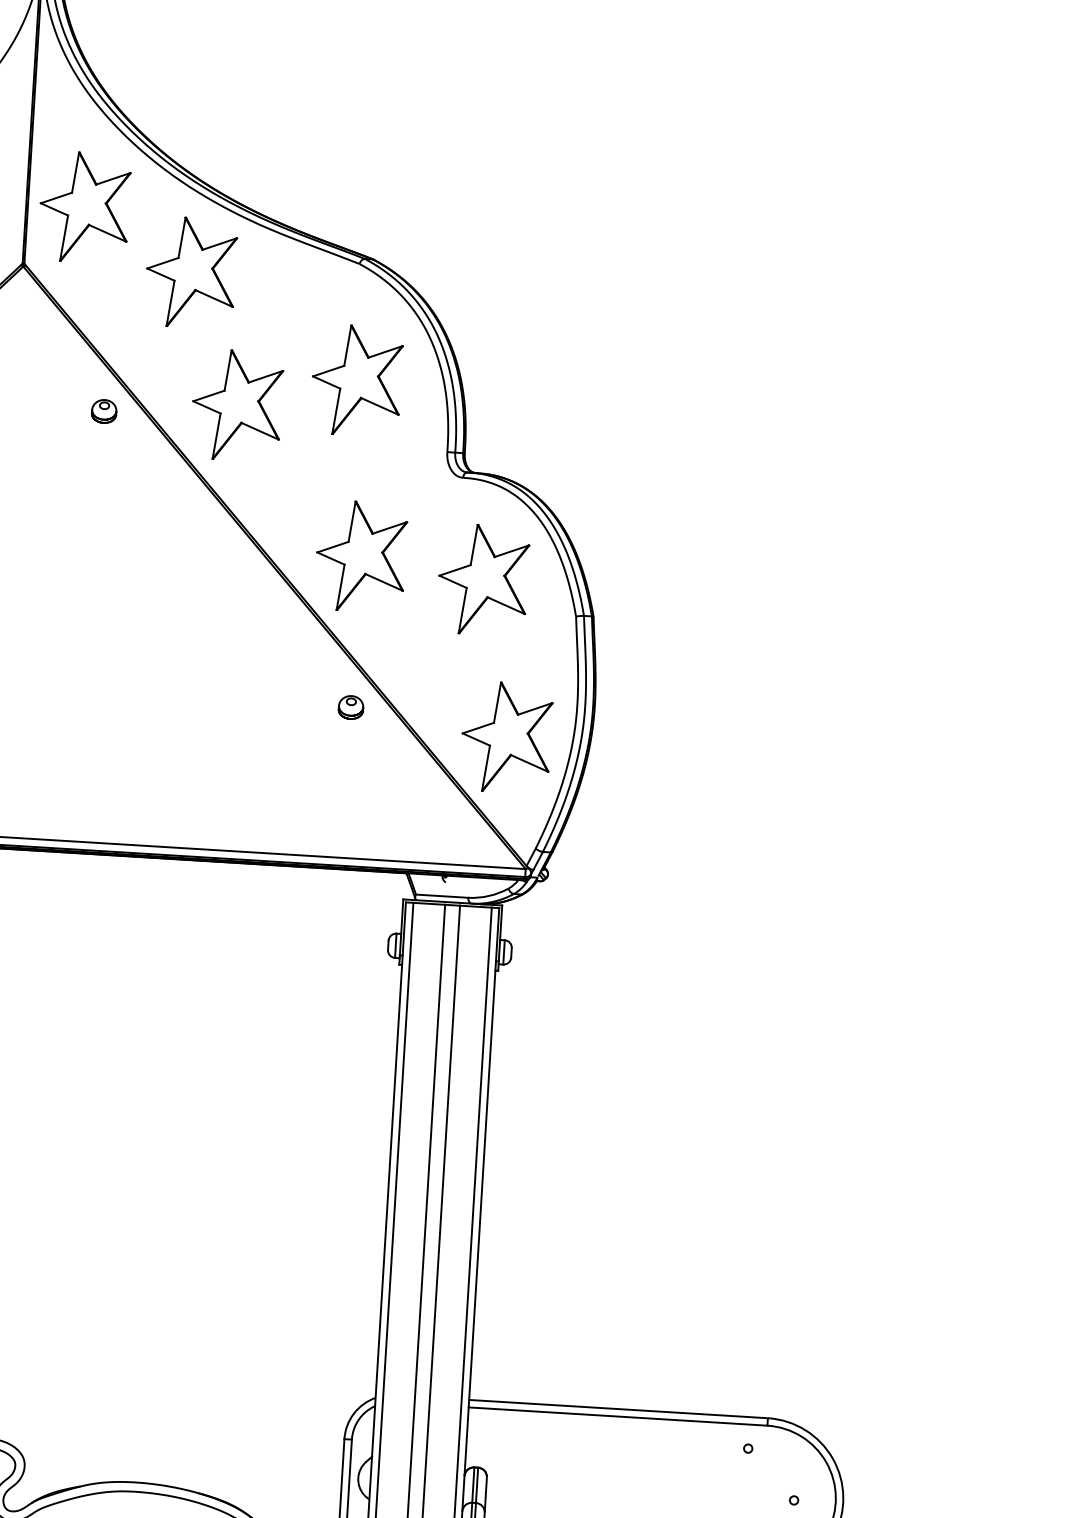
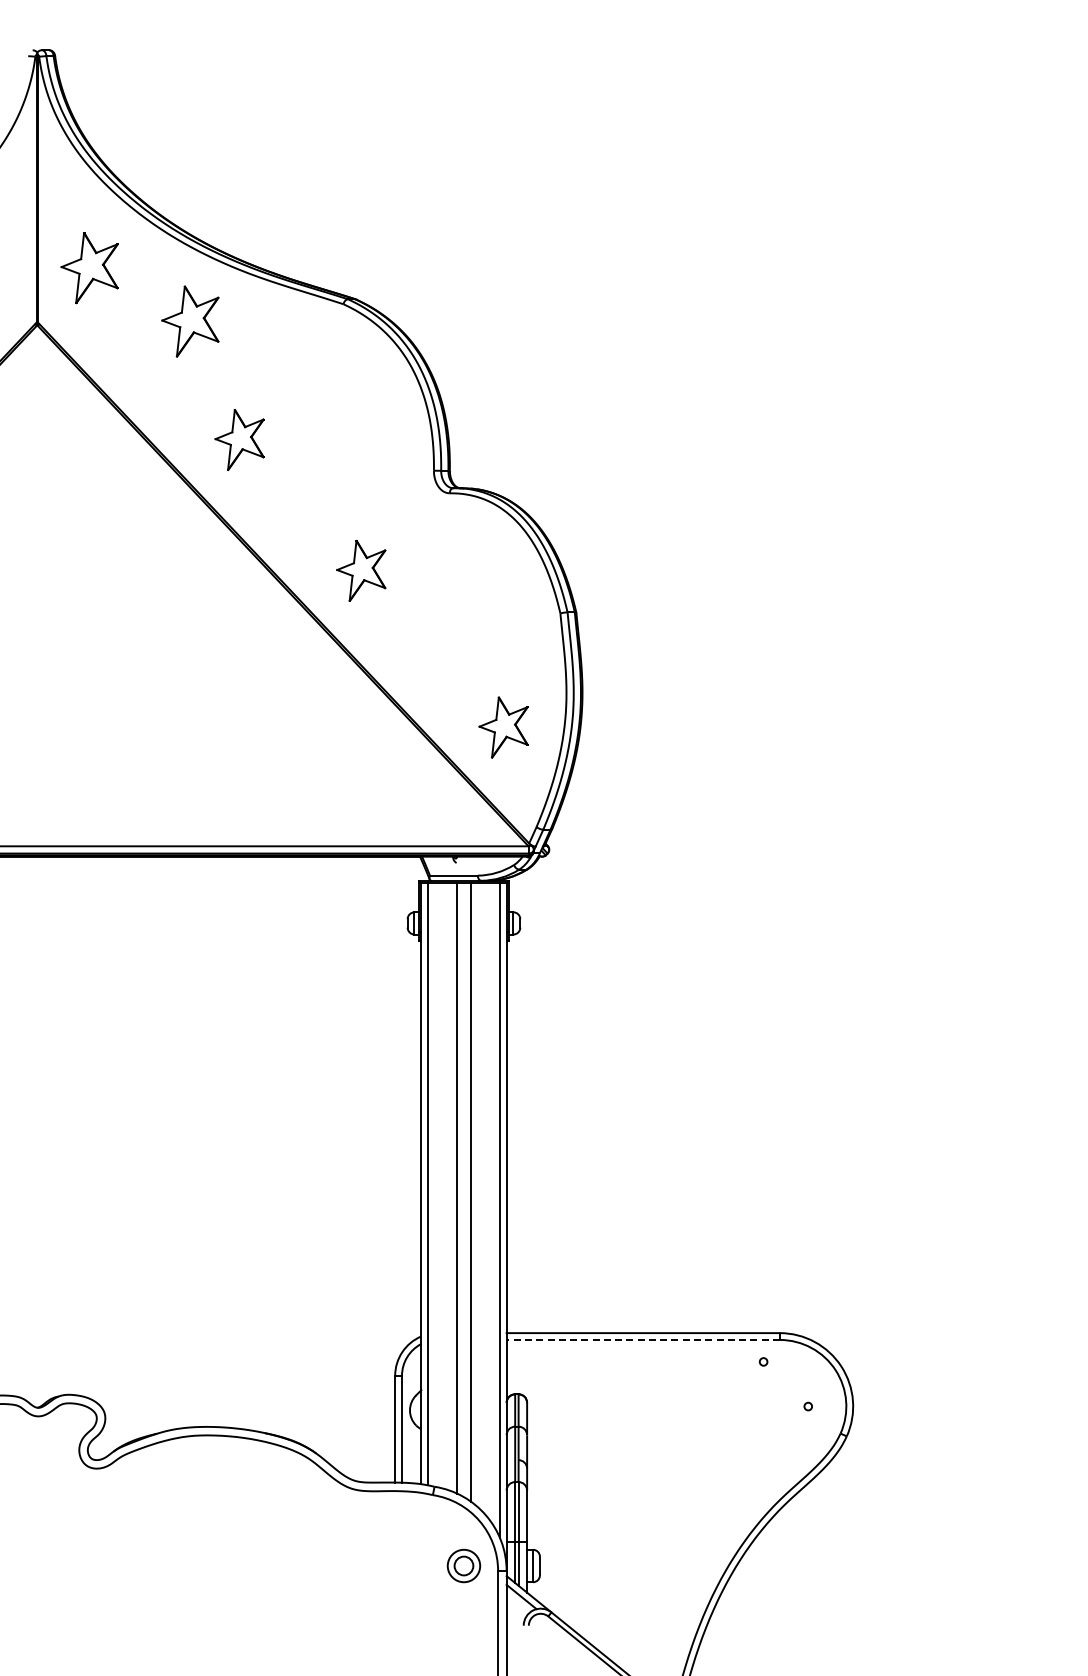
part: (84, 206) -> (89, 267), size x0.7
part: (191, 272) -> (190, 321), size x0.7
part: (356, 380) -> (347, 410), removed
part: (236, 404) -> (239, 439), size x0.6
part: (104, 411) -> (119, 452), removed
part: (361, 556) -> (361, 570), size x0.6
part: (482, 580) -> (473, 585), removed
part: (351, 707) -> (360, 708), removed
part: (506, 737) -> (503, 727), size x0.6
line: (618, 1416) -> (643, 1339), solid -> dashed

